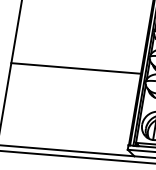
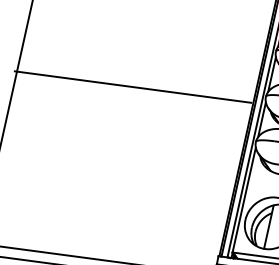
line: (76, 68) -> (133, 87), moved

